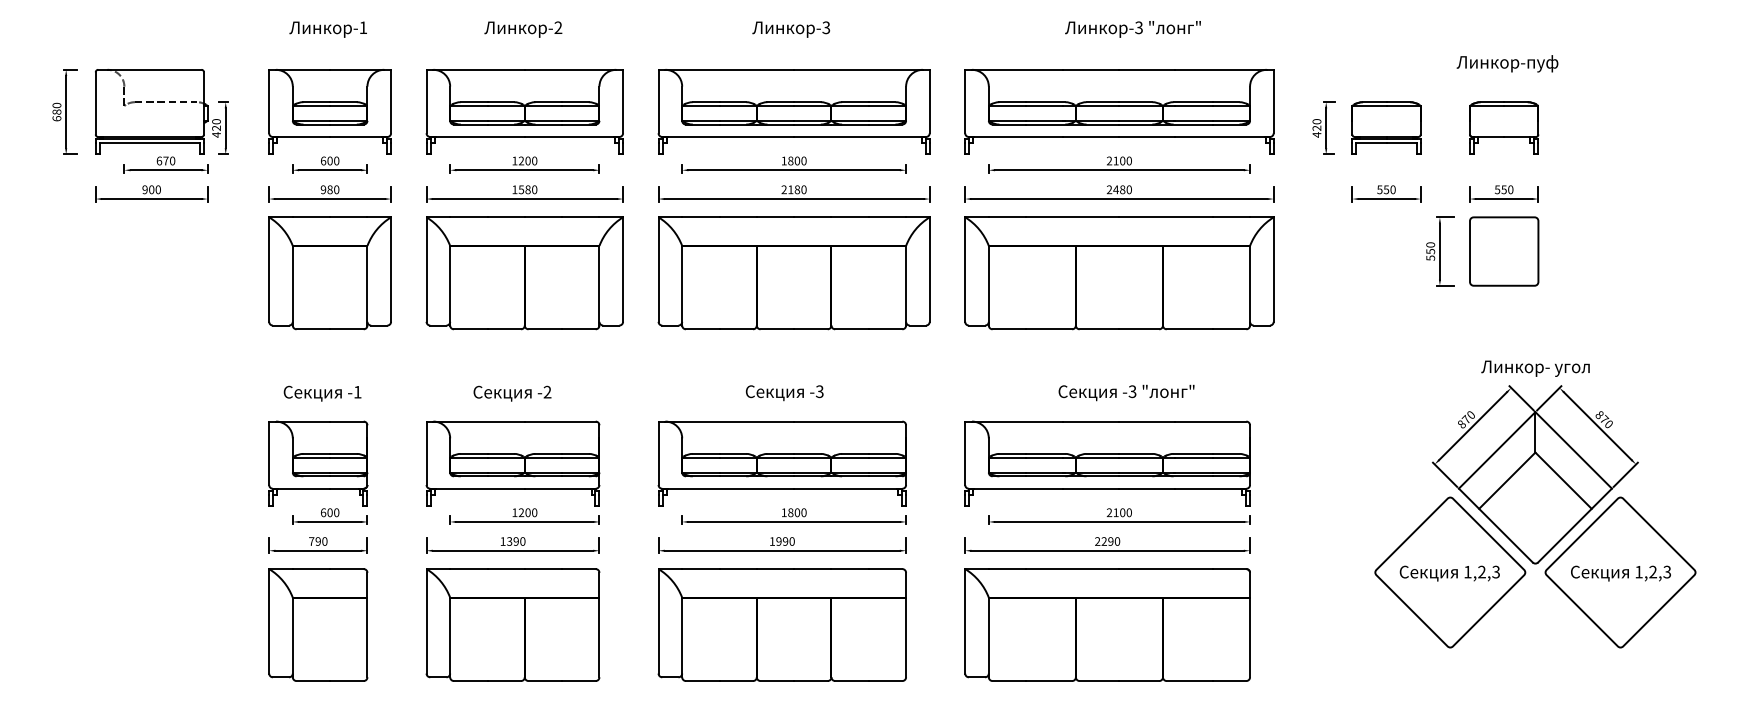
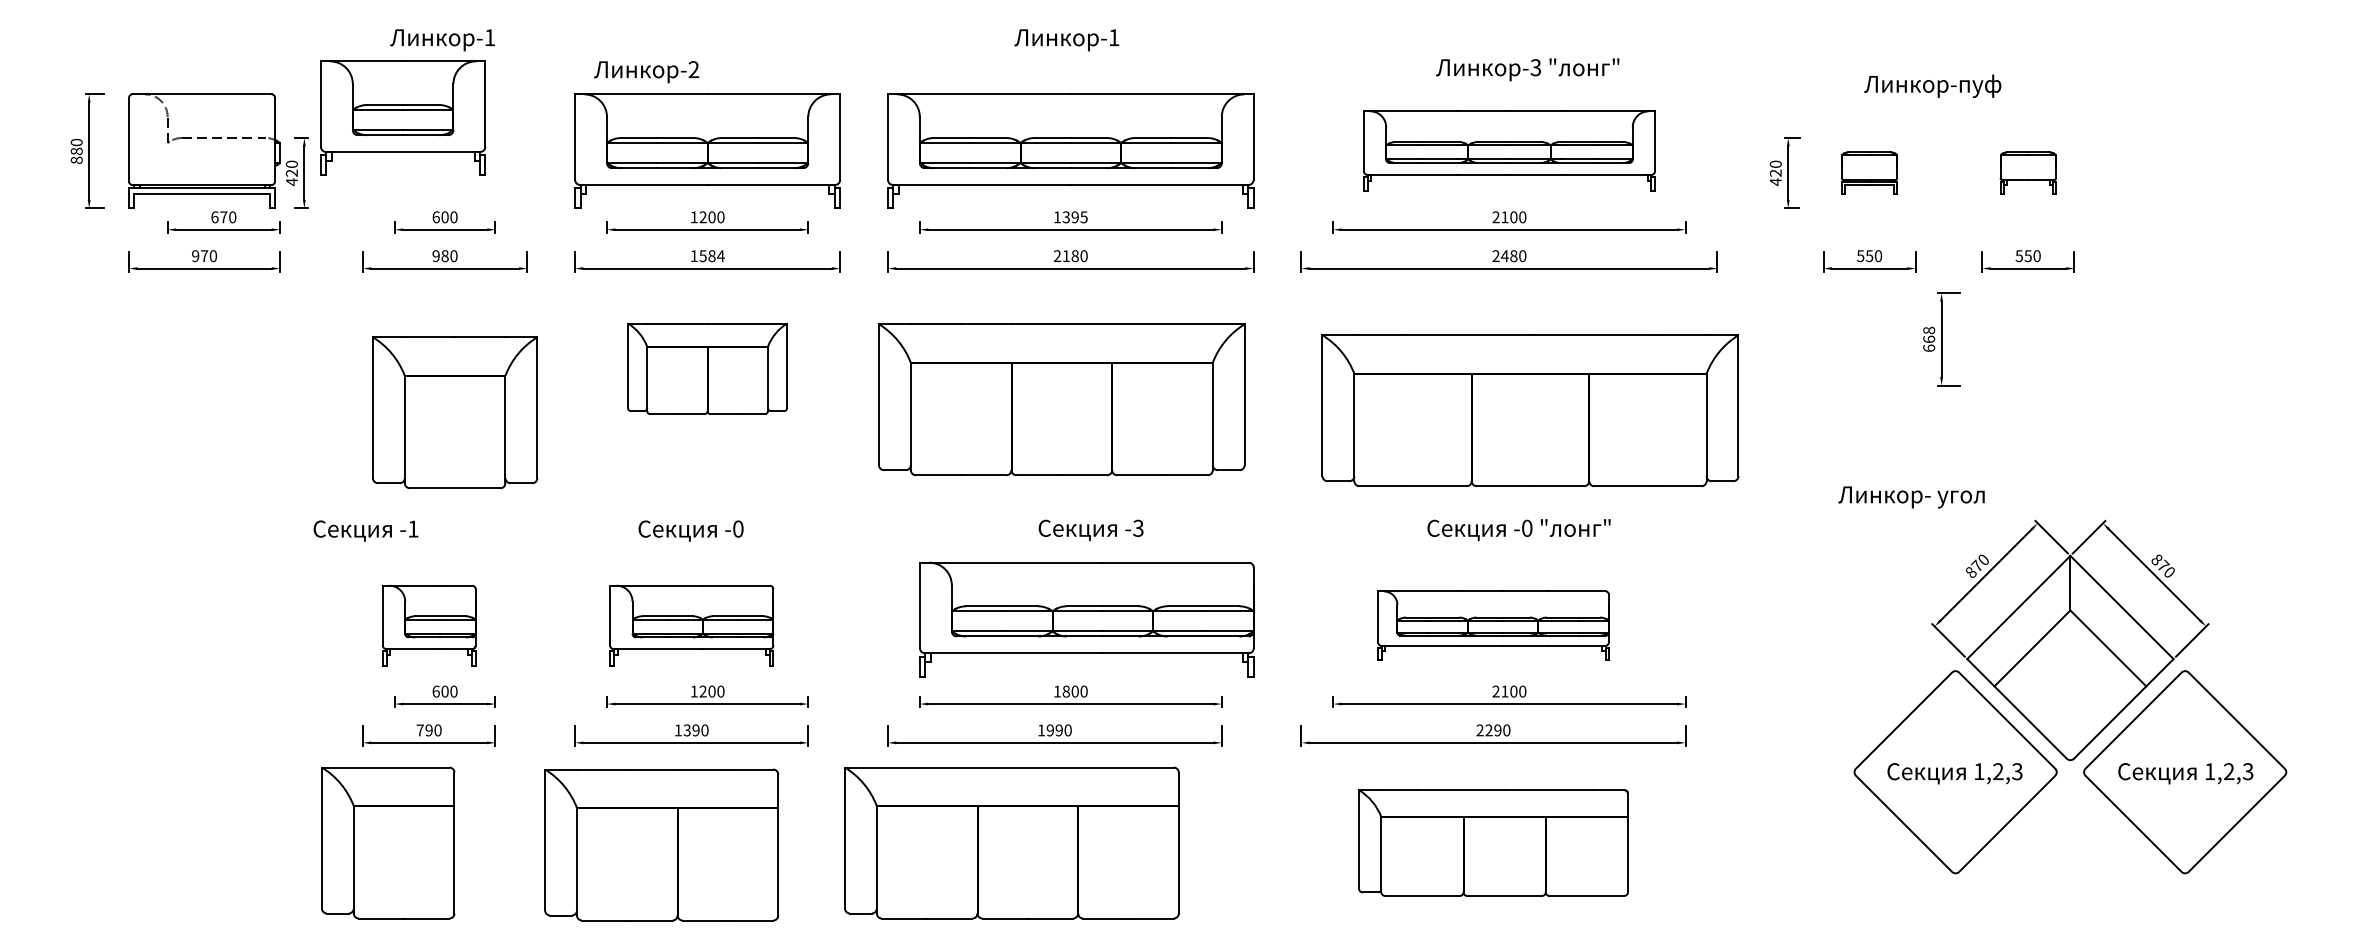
text: (825, 27) -> (1113, 37), -3 -> -1
text: (523, 29) -> (646, 72), moved
text: (1132, 29) -> (1527, 69), moved
text: (1507, 63) -> (1932, 85), moved
part: (330, 111) -> (403, 117), moved
part: (1119, 111) -> (1509, 150), size x0.7
text: (56, 118) -> (76, 159), 680 -> 880
part: (1386, 127) -> (1869, 172), size x0.6
part: (1504, 127) -> (2028, 172), size x0.6
text: (796, 161) -> (1074, 217), 1800 -> 1395
text: (151, 190) -> (204, 256), 900 -> 970
text: (534, 190) -> (720, 256), 1580 -> 1584
text: (1430, 251) -> (1929, 339), 550 -> 668
part: (1504, 251) -> (2028, 339), removed
part: (330, 273) -> (455, 412), moved
part: (524, 273) -> (707, 368), size x0.6
part: (793, 273) -> (1061, 399), moved
part: (1119, 273) -> (1530, 410), moved
text: (1535, 368) -> (1911, 497), moved
text: (547, 391) -> (738, 528), -2 -> -0
text: (1132, 391) -> (1526, 527), -3 -> -0
text: (322, 393) -> (365, 530), moved
text: (784, 393) -> (1090, 530), moved
part: (318, 463) -> (429, 625), size x0.7
part: (512, 463) -> (691, 625), size x0.7
part: (782, 463) -> (1086, 619), moved
part: (1107, 463) -> (1493, 625), size x0.6
part: (318, 624) -> (388, 842), moved
part: (512, 624) -> (661, 844), moved
part: (782, 624) -> (1011, 842), moved
part: (1107, 624) -> (1493, 842), size x0.7

